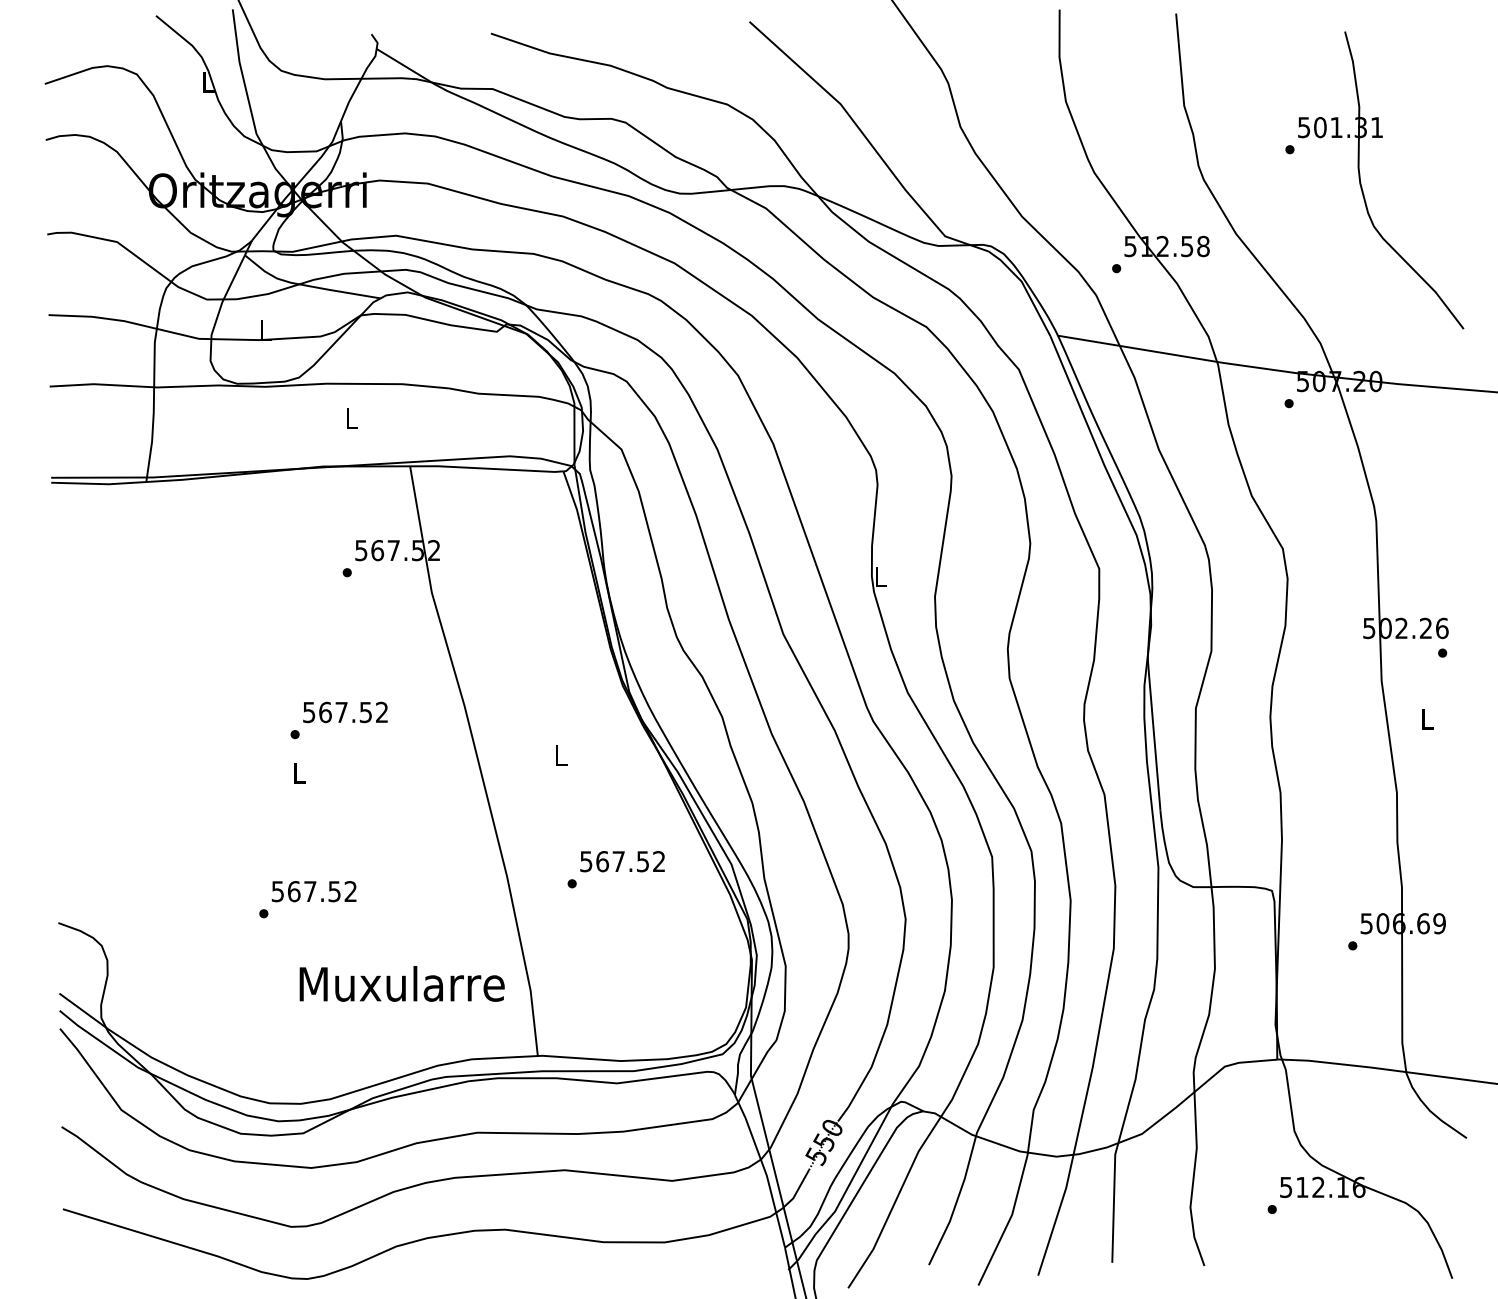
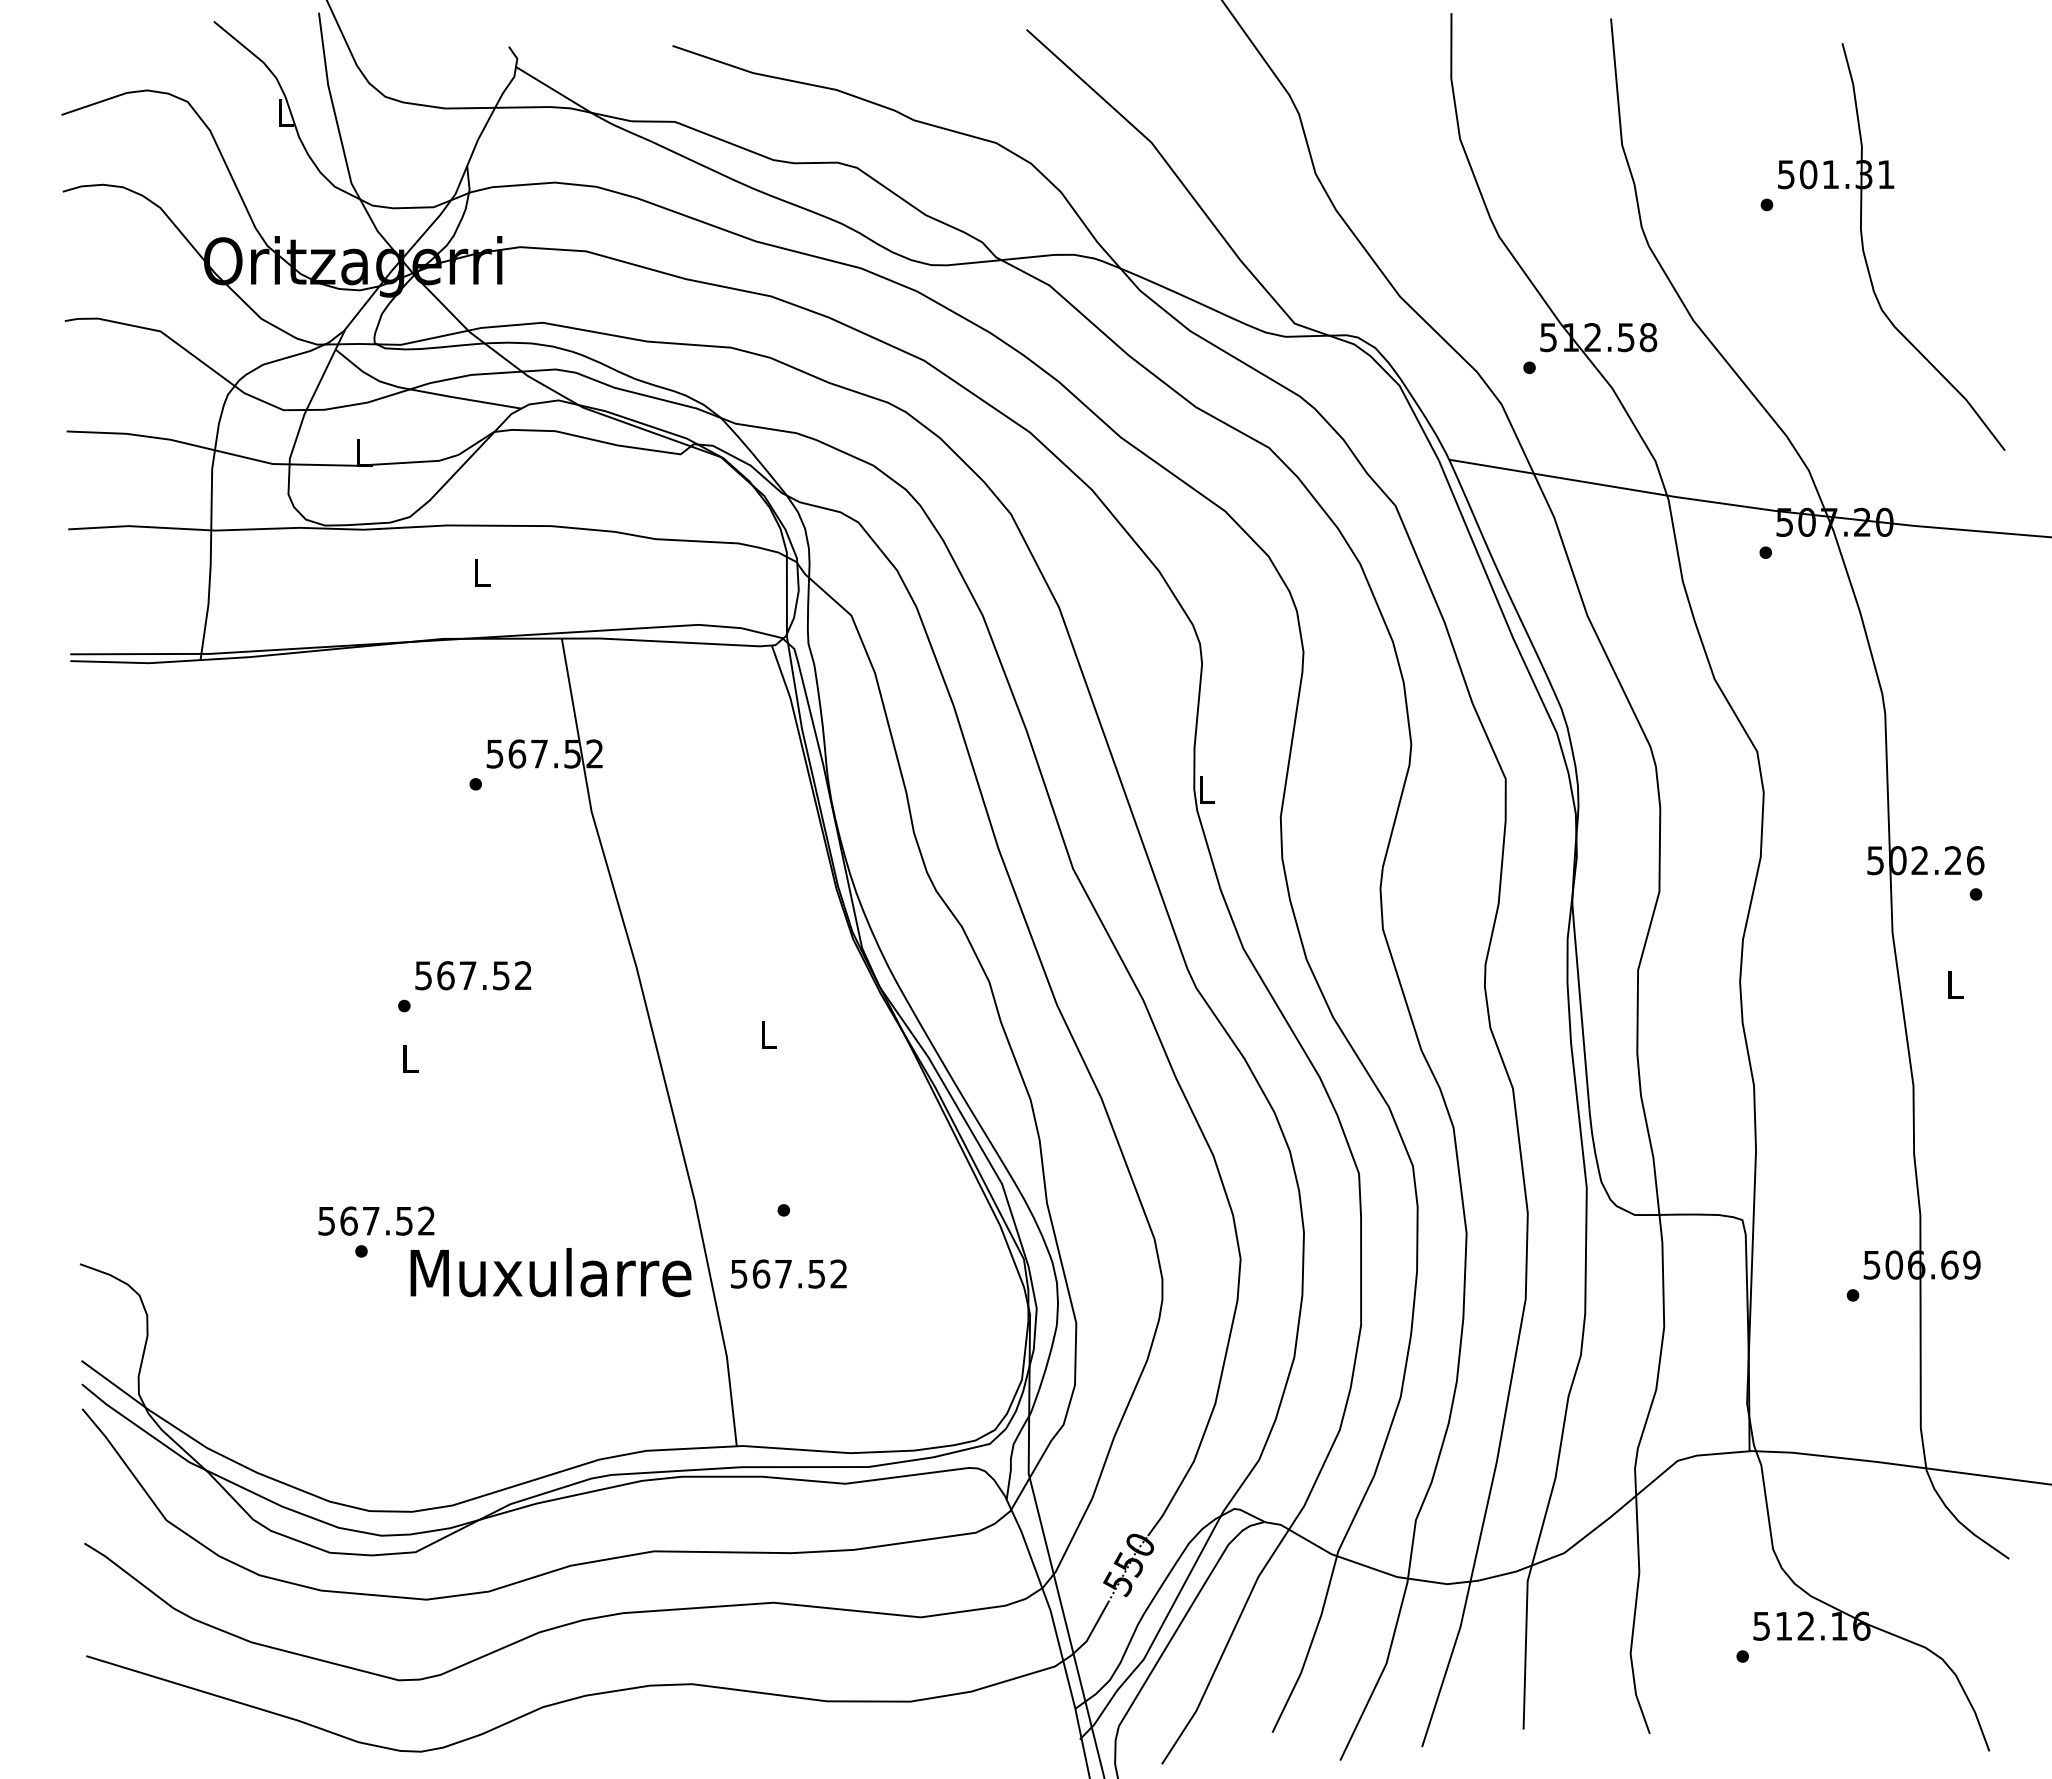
text: (622, 861) -> (788, 1273), moved
text: (314, 891) -> (376, 1220), moved
text: (401, 983) -> (550, 1272), moved

